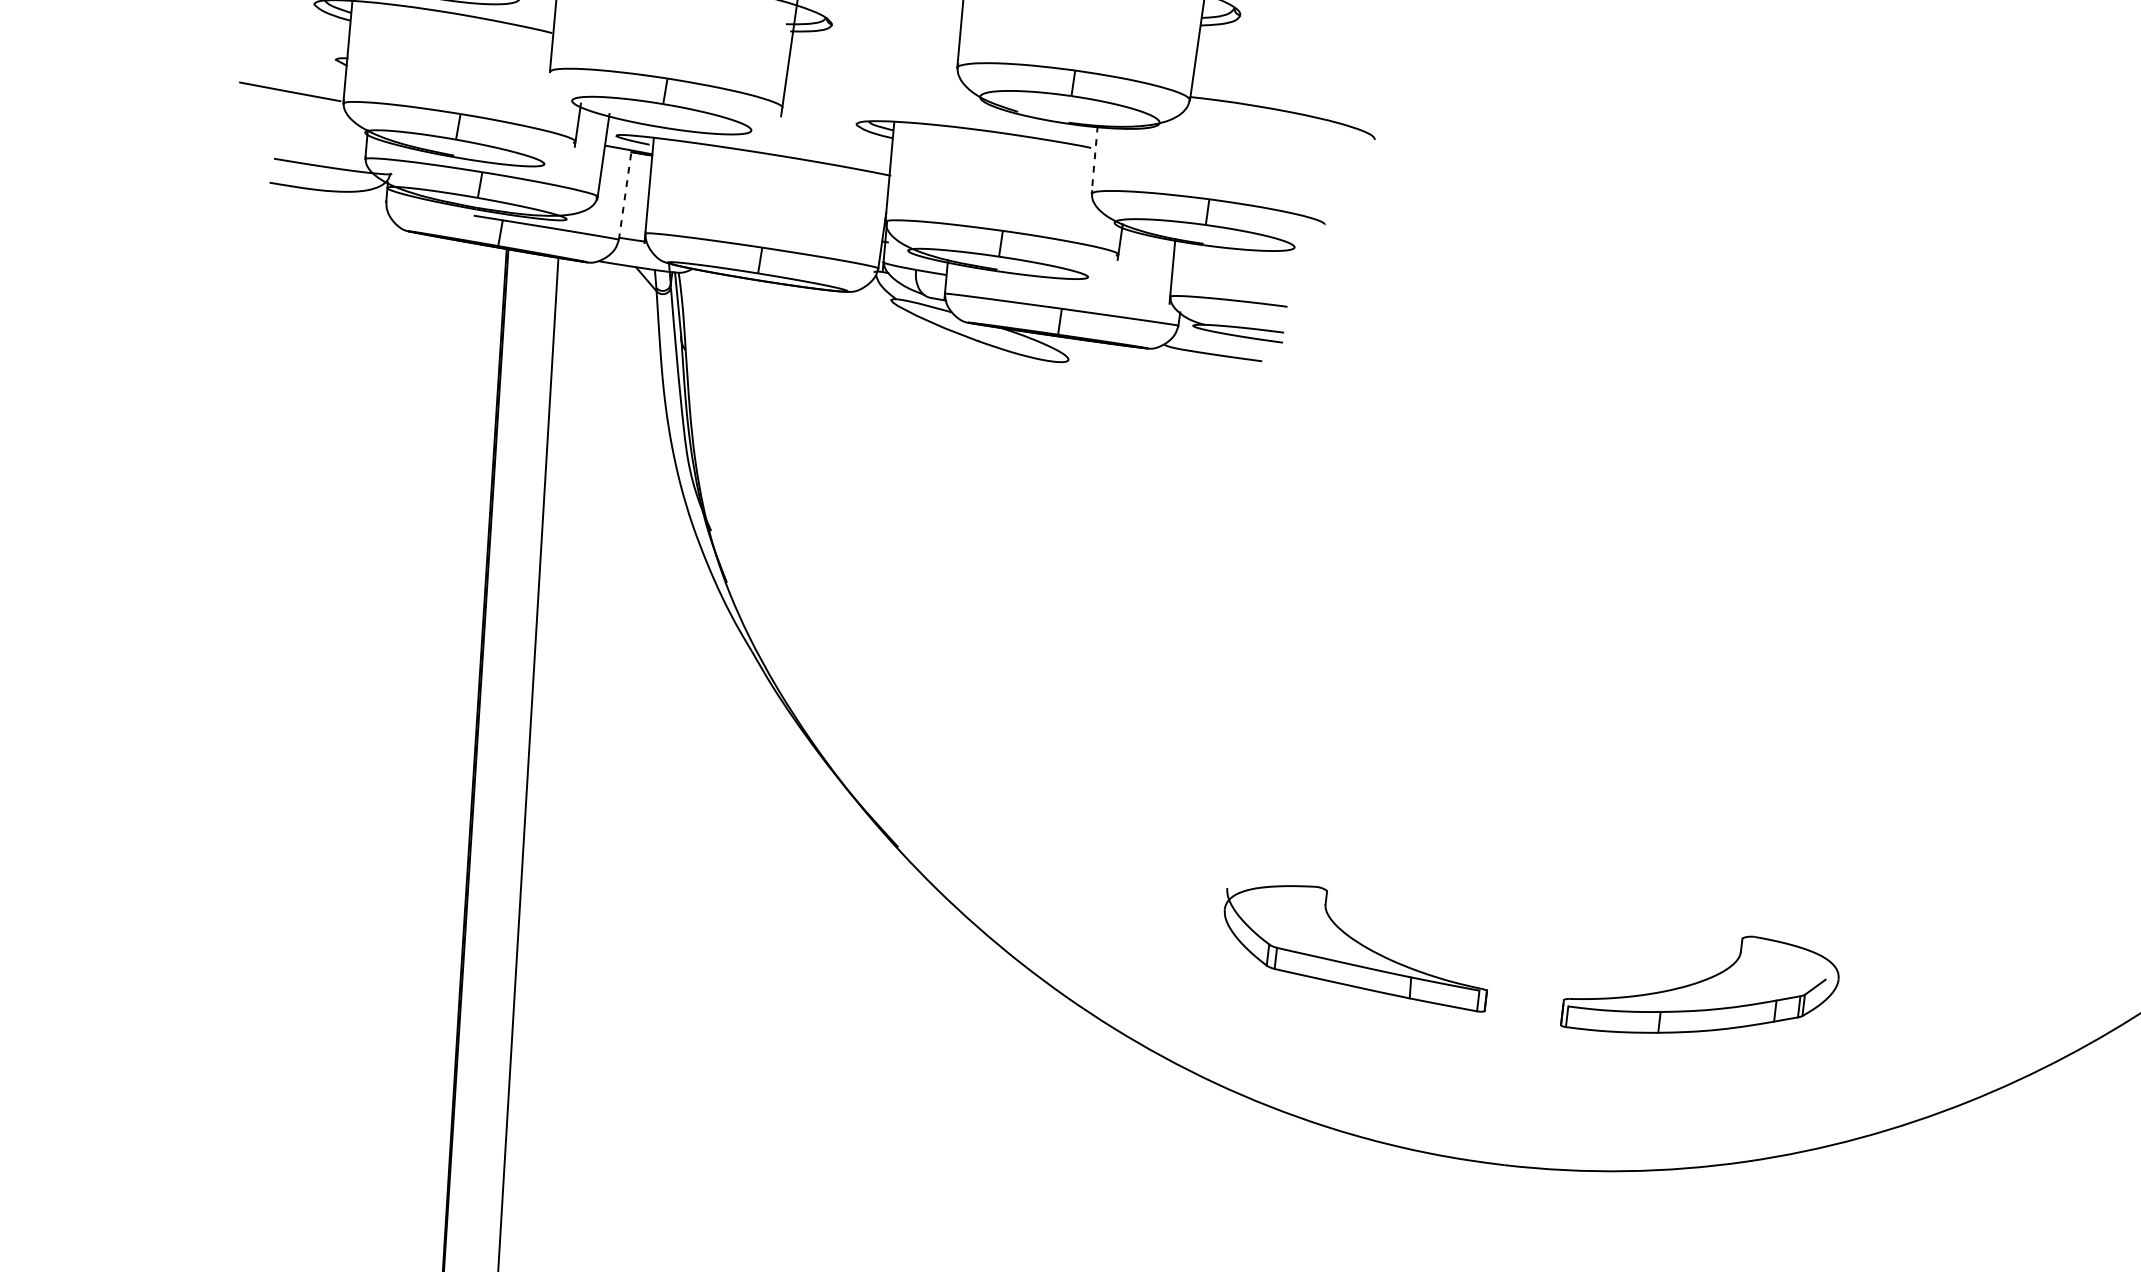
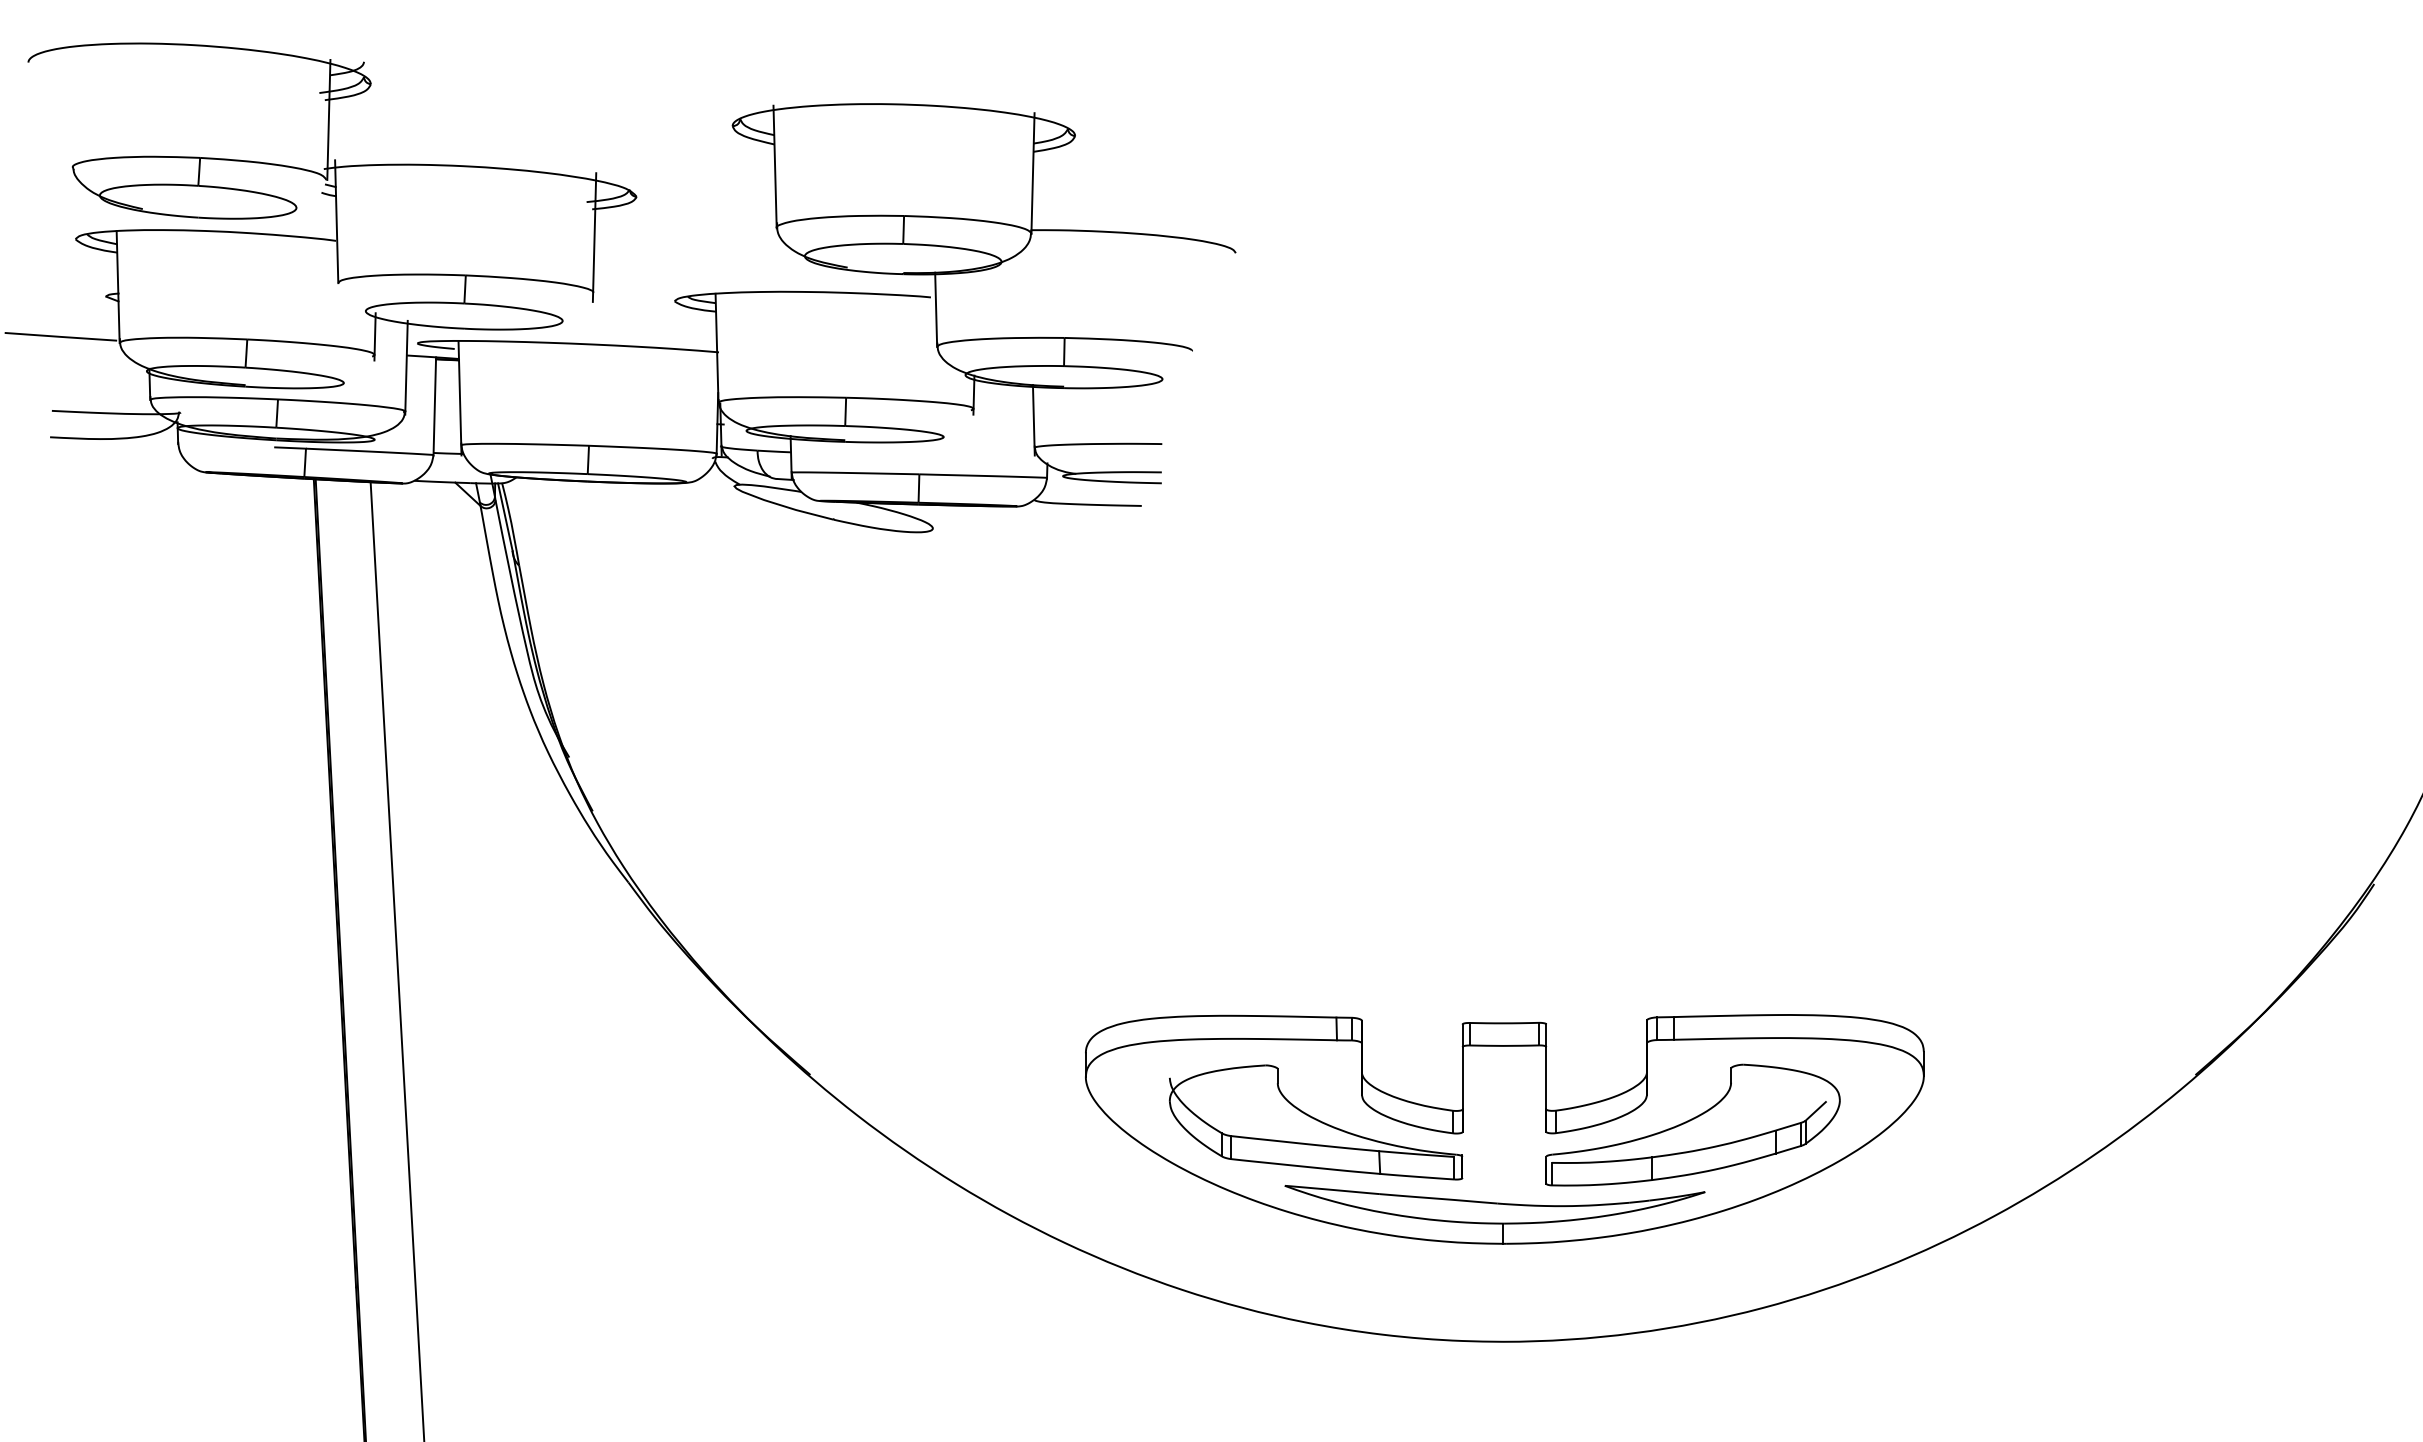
line: (1094, 160) -> (936, 310), dashed -> solid
line: (624, 195) -> (434, 406), dashed -> solid
part: (1528, 970) -> (1504, 1129), added

